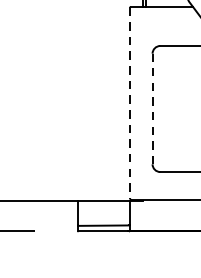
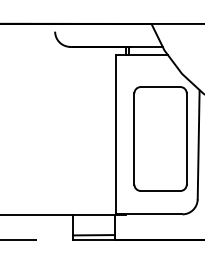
line: (130, 103) -> (116, 134), dashed -> solid
line: (152, 109) -> (134, 139), dashed -> solid

